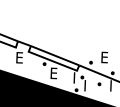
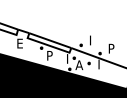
text: (105, 57) -> (93, 40), E -> I
text: (54, 73) -> (50, 55), E -> P
text: (88, 86) -> (79, 65), I -> A

